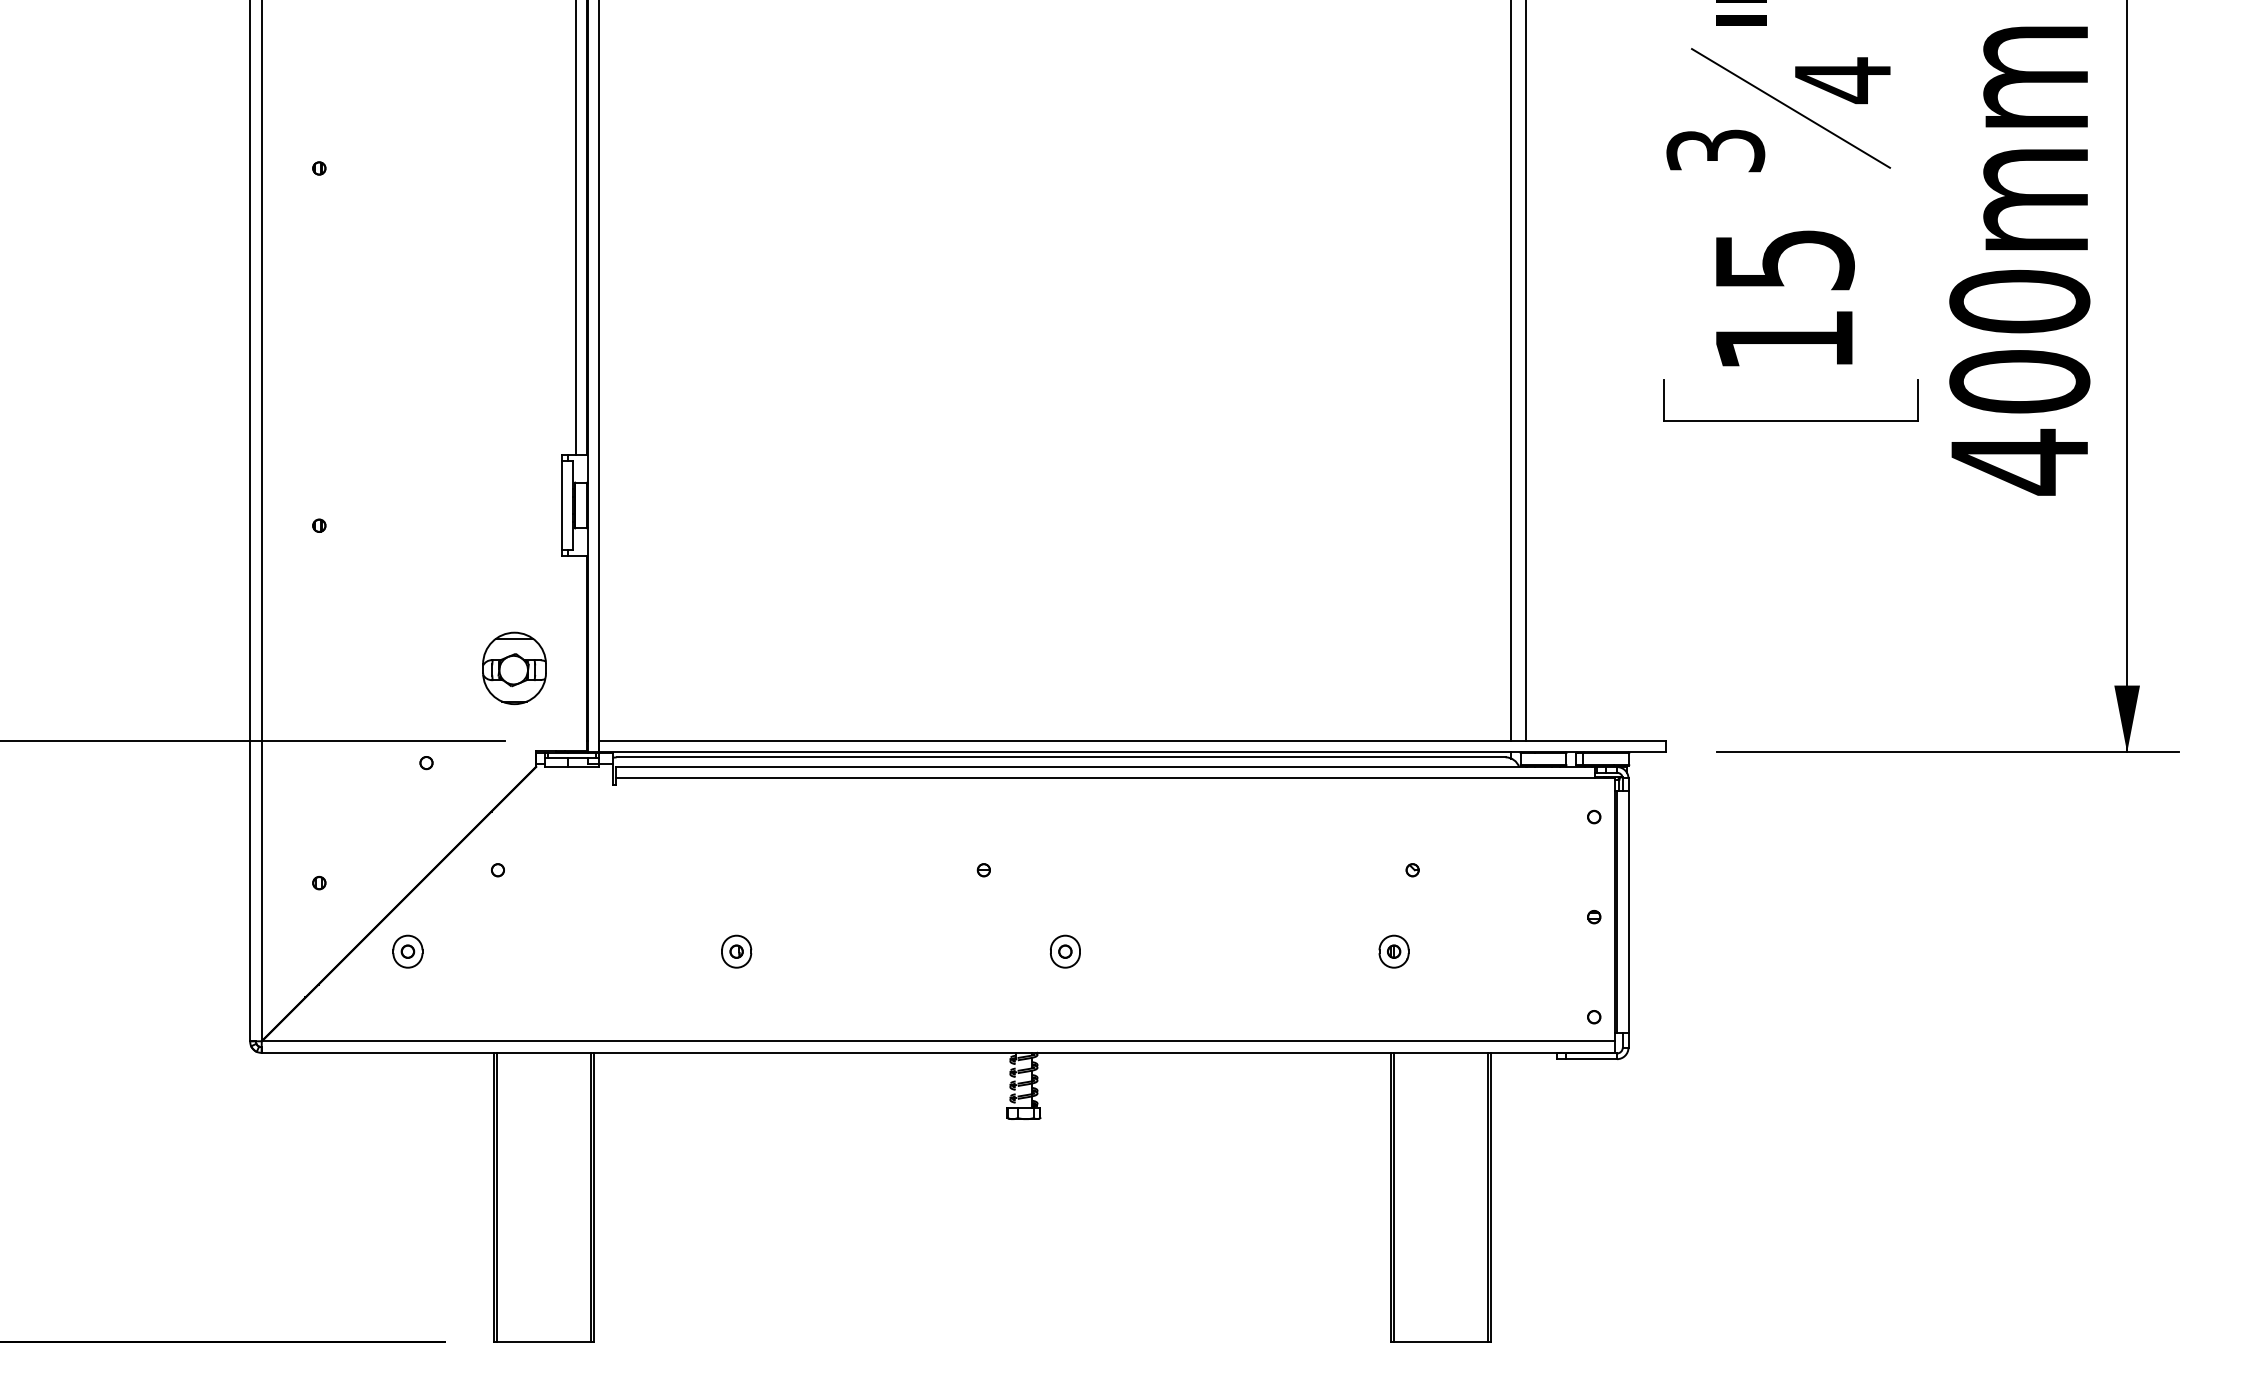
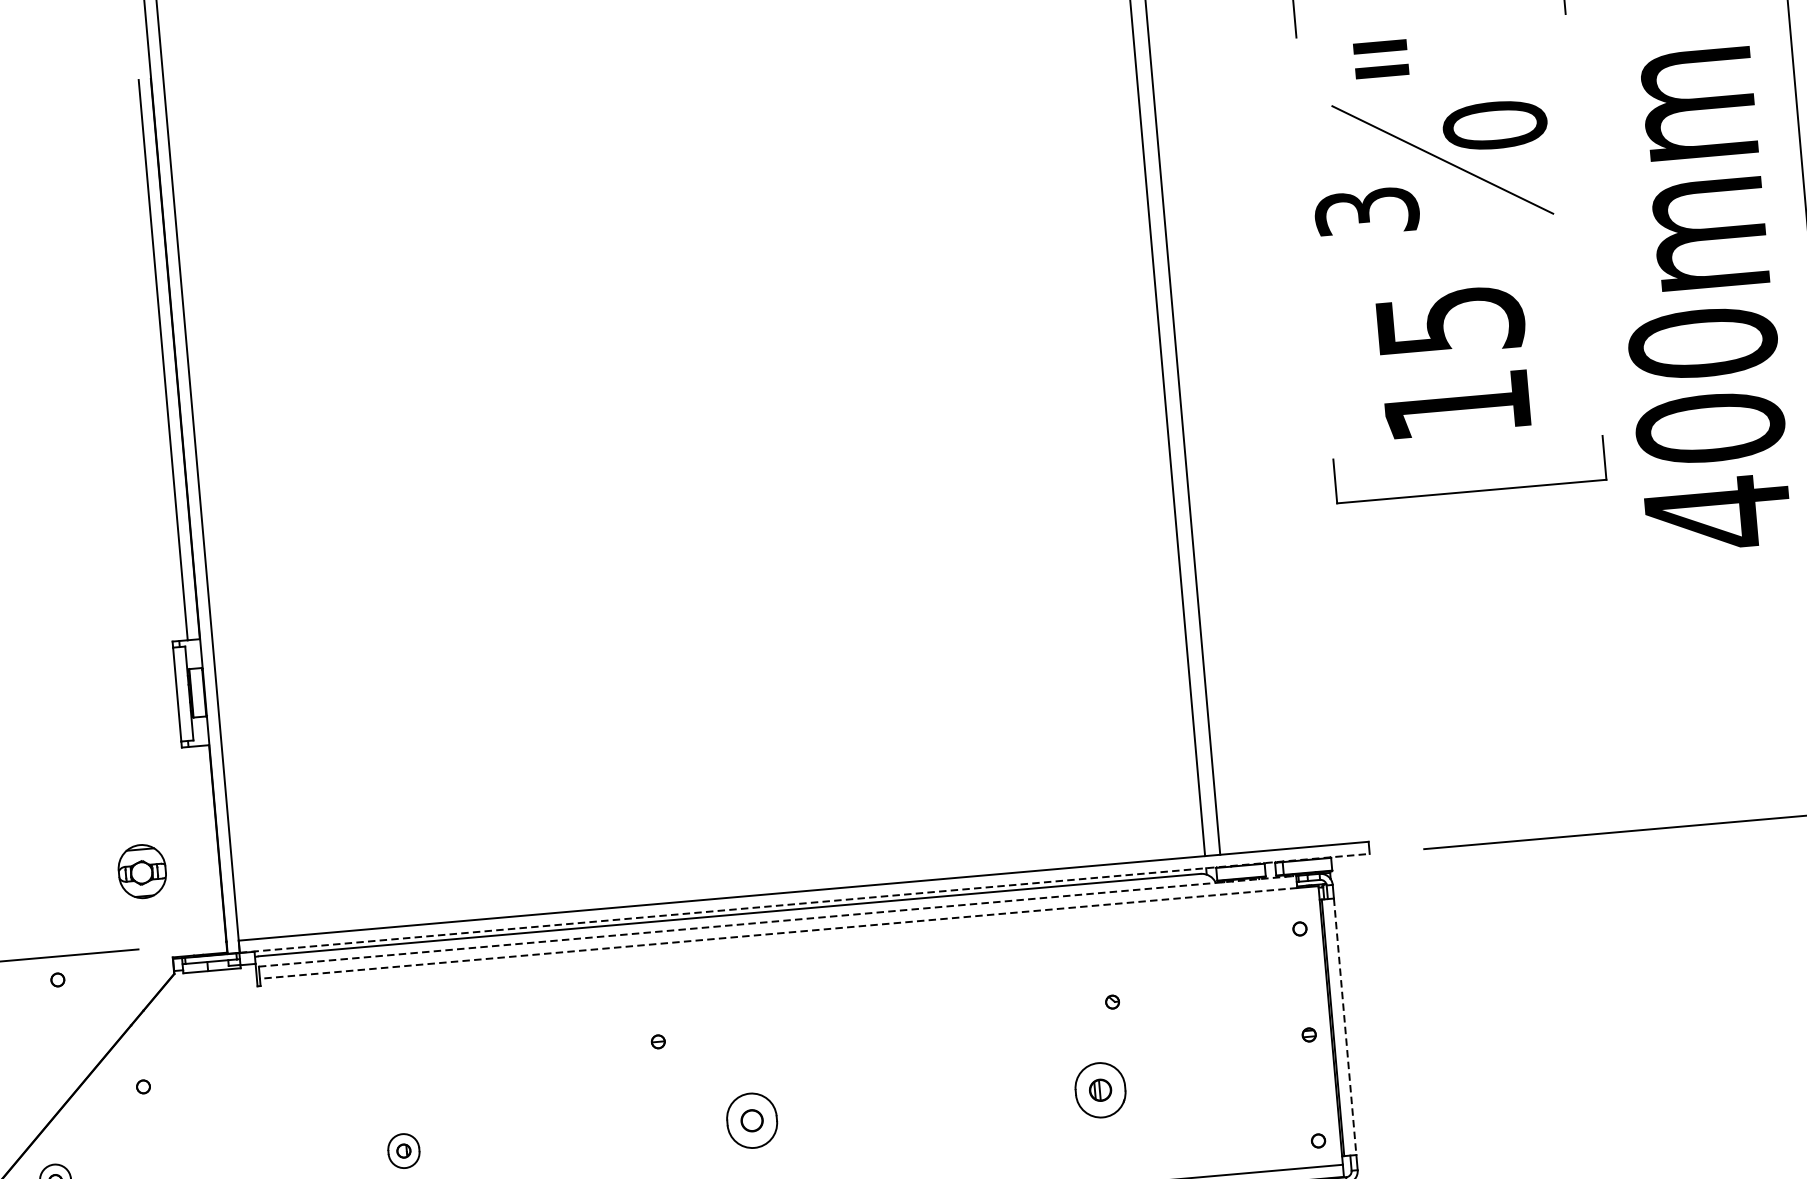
text: (1842, 80) -> (1494, 125), 4 -> 0
part: (514, 668) -> (142, 871), size x0.7
line: (1132, 752) -> (804, 903), solid -> dashed
line: (1105, 767) -> (777, 921), solid -> dashed
line: (1105, 778) -> (778, 933), solid -> dashed
line: (1628, 912) -> (1345, 1026), solid -> dashed
part: (1065, 951) -> (752, 1120), size x1.6
part: (1393, 951) -> (1099, 1089), size x1.6

